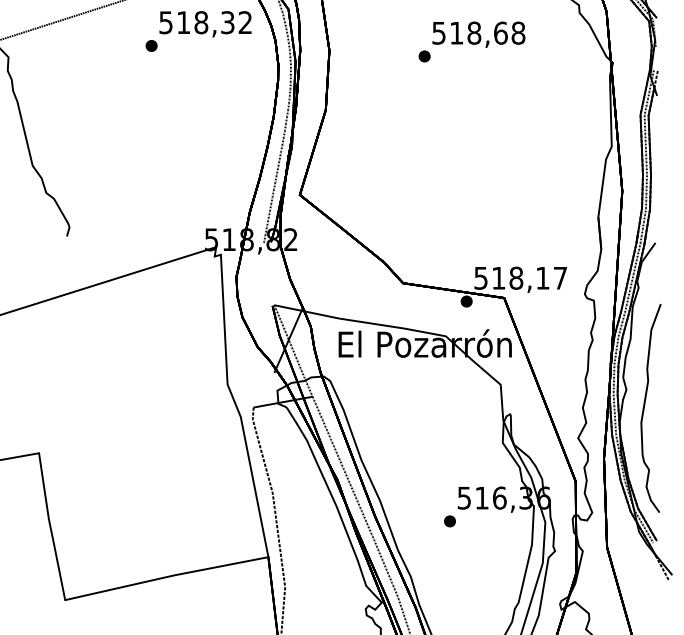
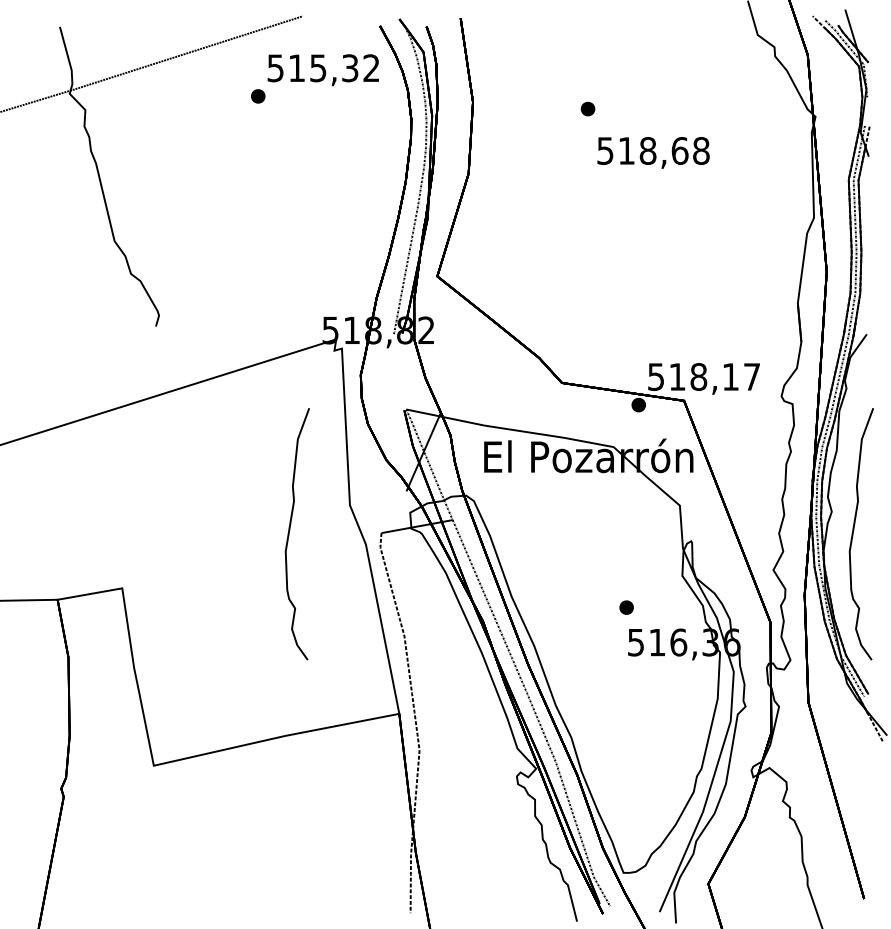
text: (201, 22) -> (318, 68), 518,32 -> 515,32
text: (478, 34) -> (653, 152), moved
curve: (177, 408) -> (289, 534), added
part: (449, 521) -> (626, 607), moved

